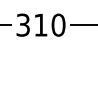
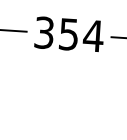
text: (49, 24) -> (81, 34), 310 -> 354

